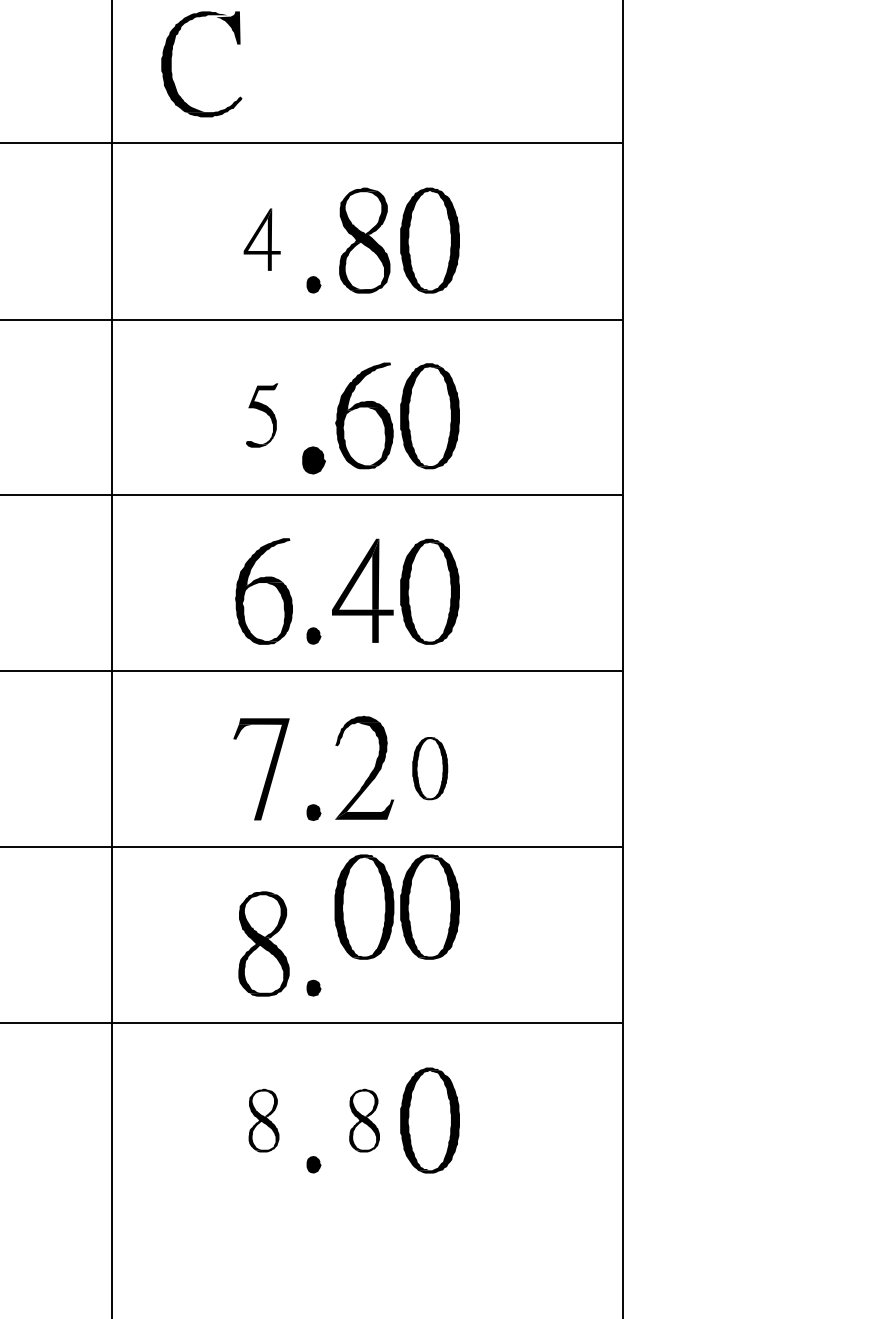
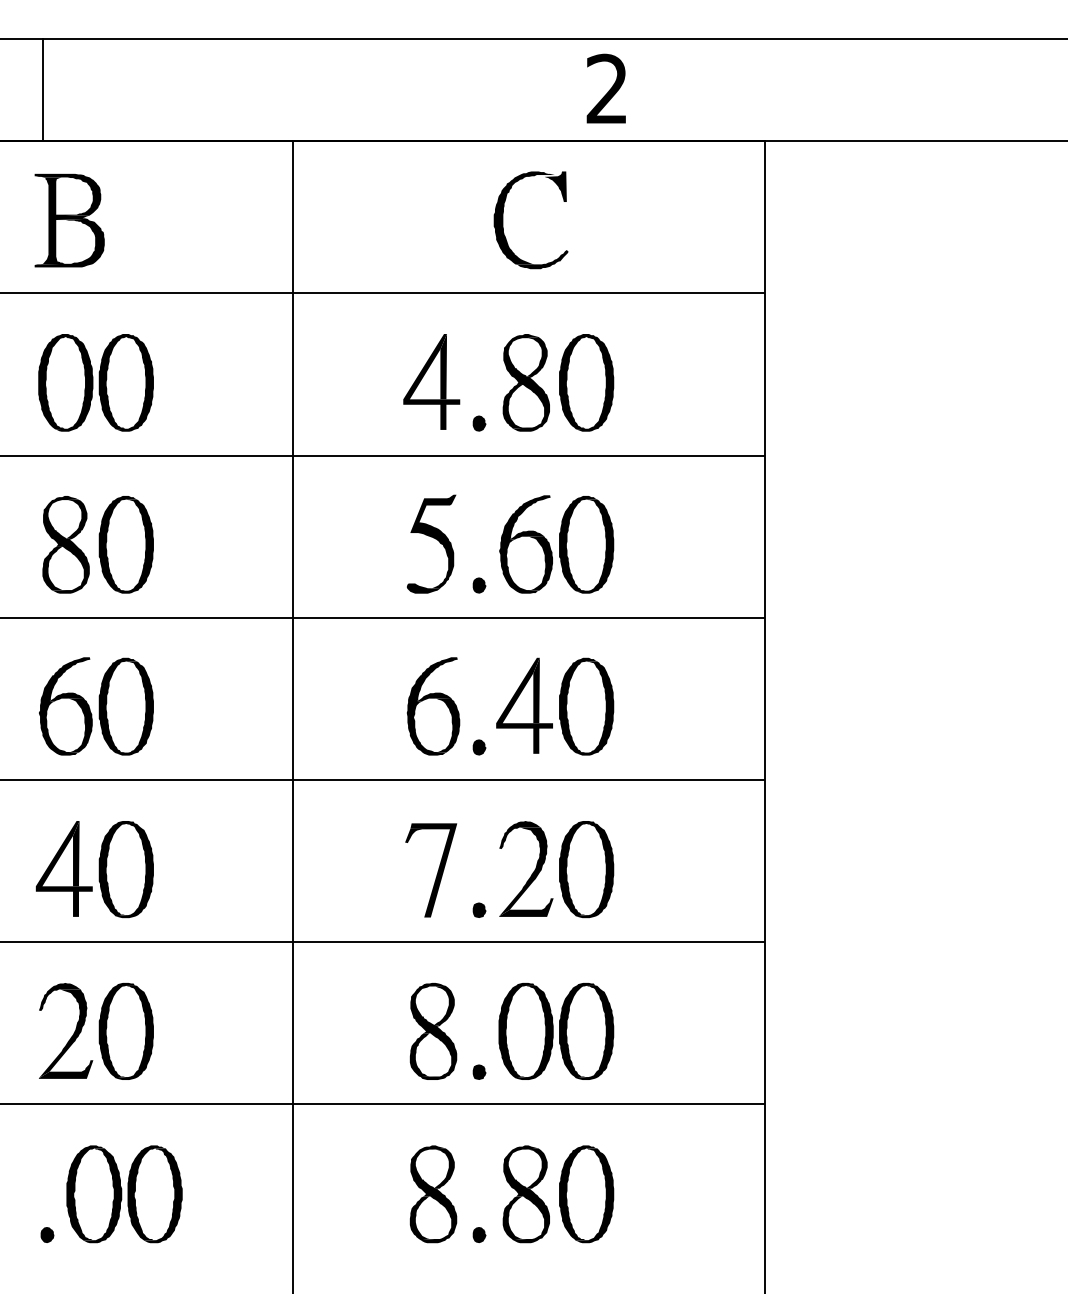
part: (171, 64) -> (503, 220), moved
part: (261, 239) -> (431, 381), size x1.67
part: (261, 414) -> (431, 543), size x1.67
part: (313, 460) -> (479, 585), size x0.62
part: (429, 768) -> (586, 869), size x1.67
part: (397, 907) -> (556, 1031), moved
part: (264, 1120) -> (433, 1194), size x1.67
part: (363, 1120) -> (525, 1194), size x1.67

